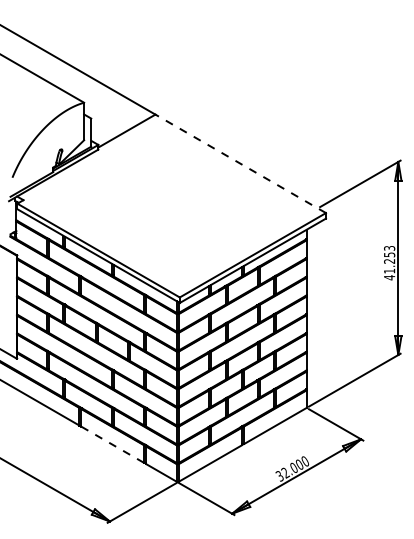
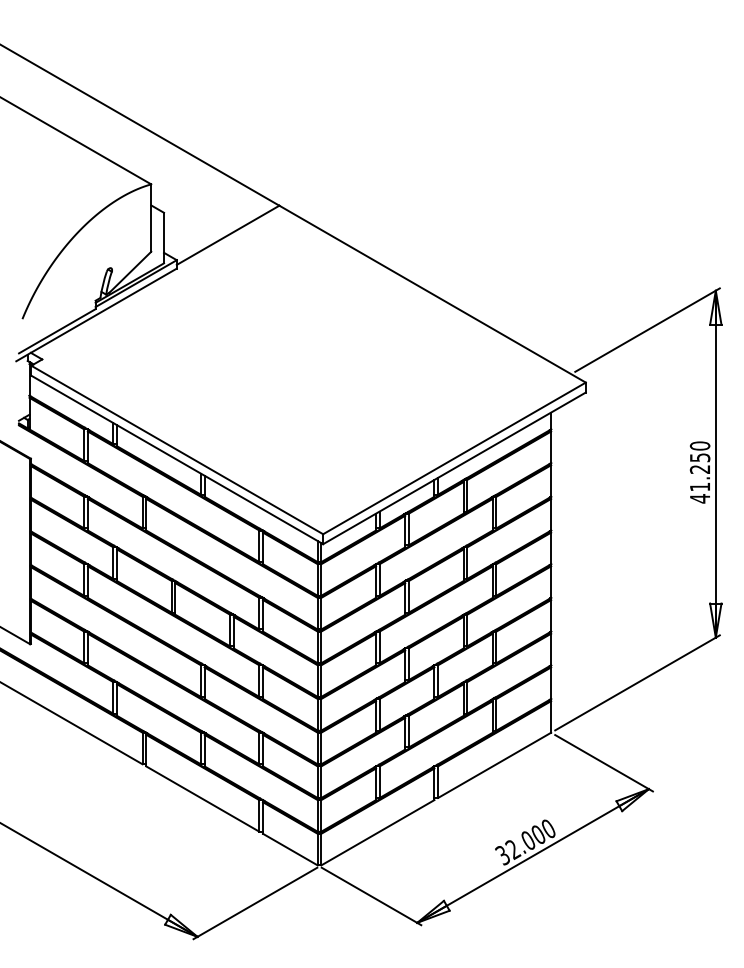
line: (240, 163) -> (432, 293), dashed -> solid
text: (389, 247) -> (699, 444), 41.253 -> 41.250
line: (113, 445) -> (203, 800), dashed -> solid

